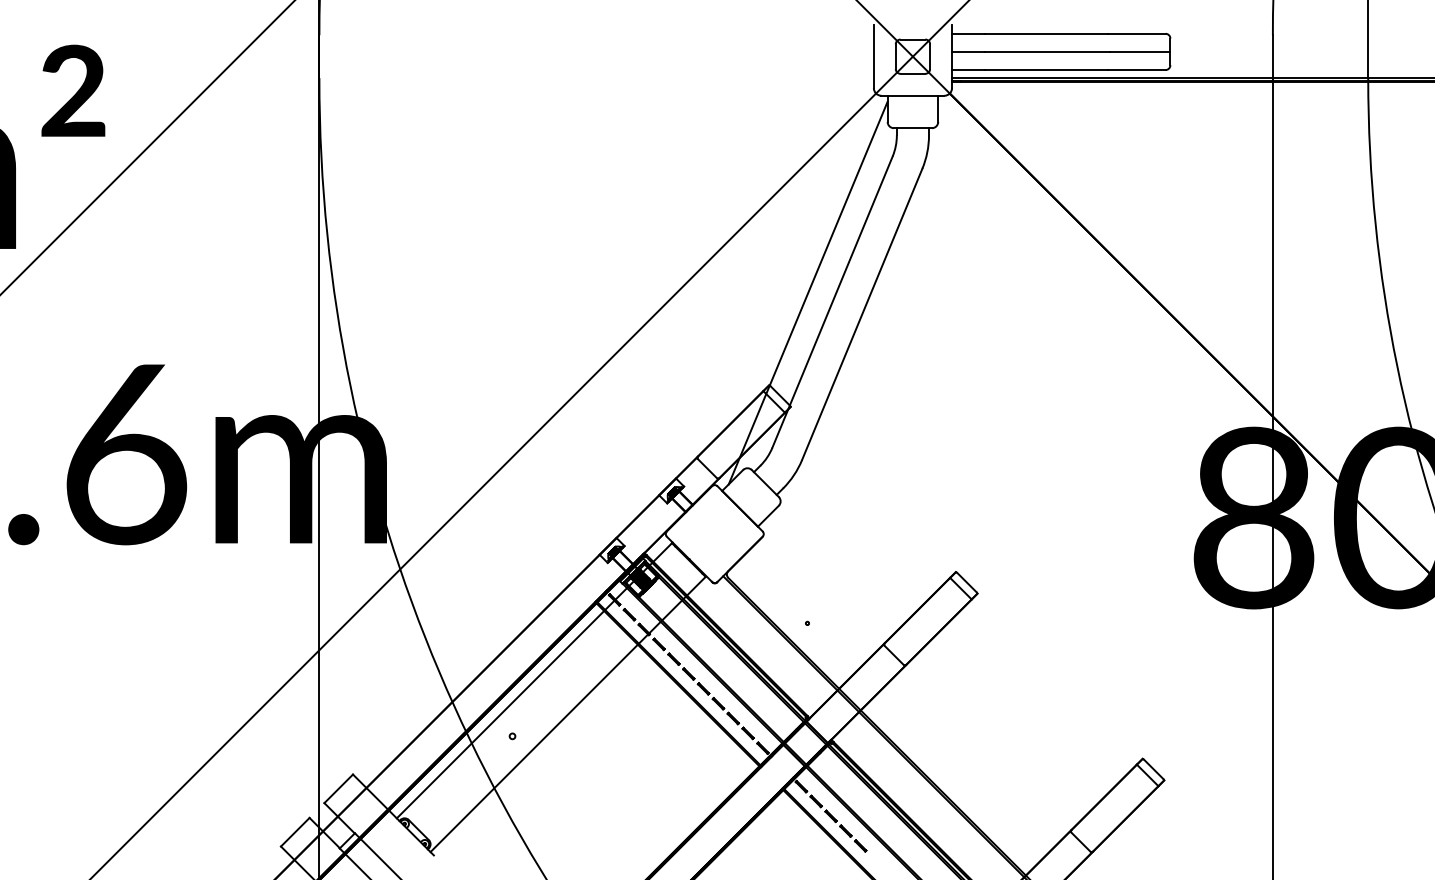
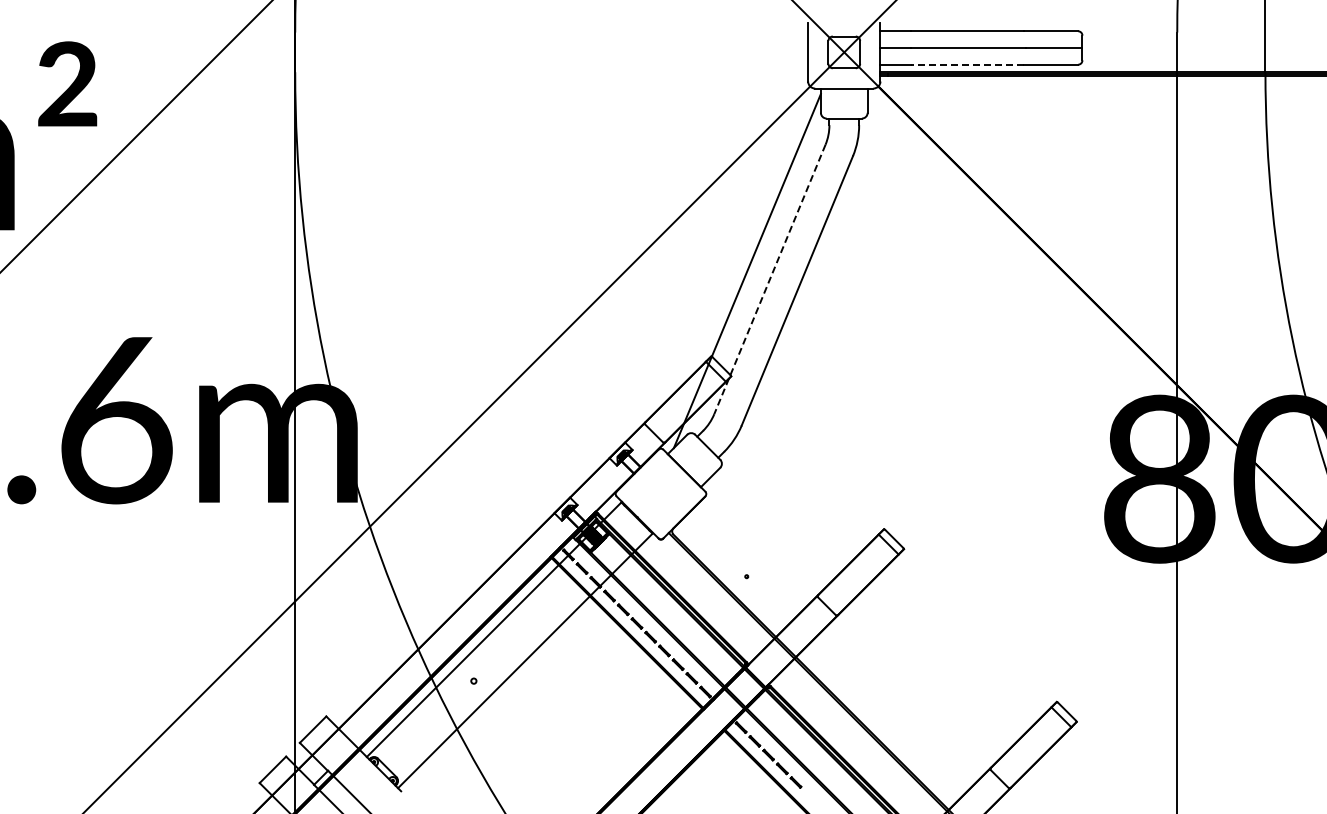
line: (1046, 69) -> (967, 64), solid -> dashed
line: (832, 302) -> (769, 279), solid -> dashed

